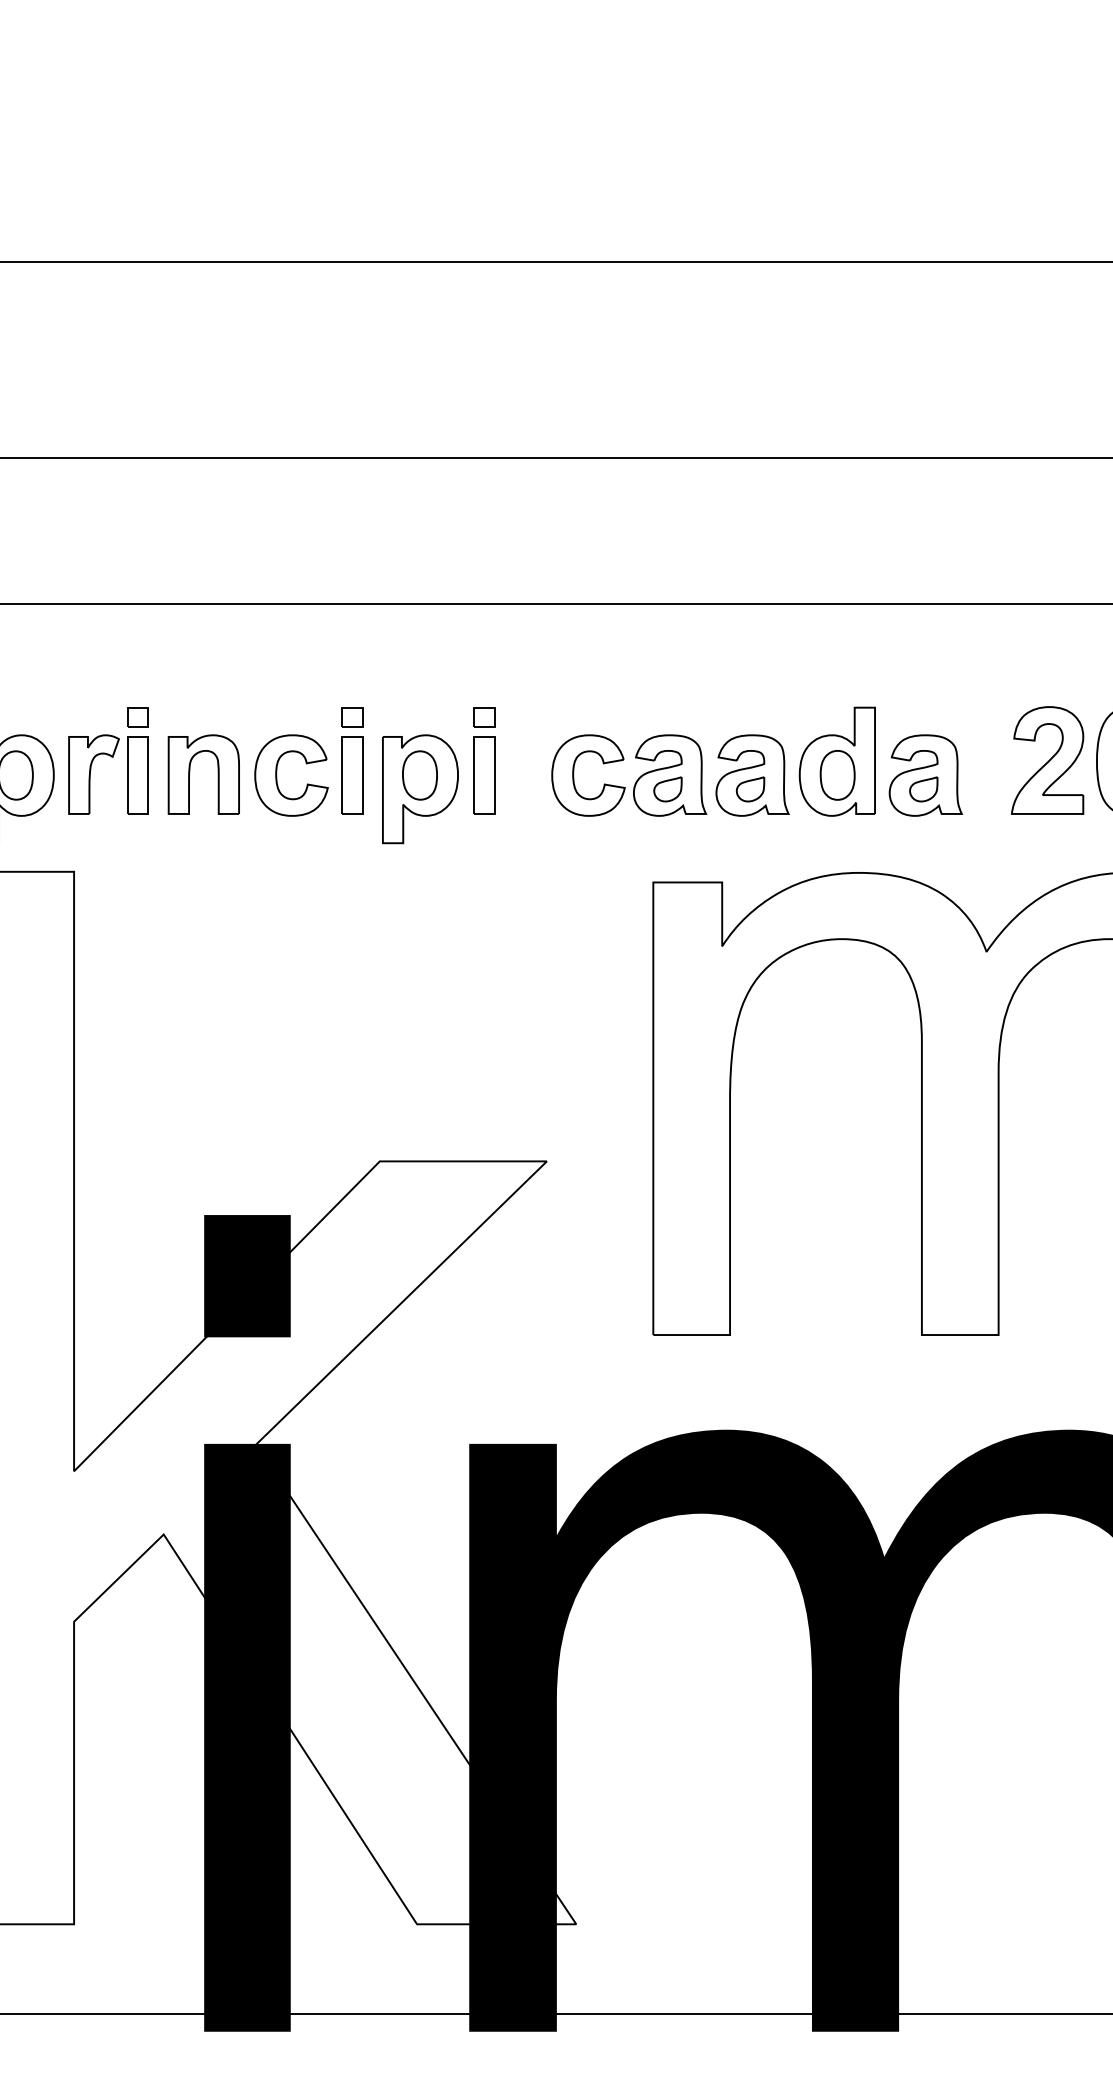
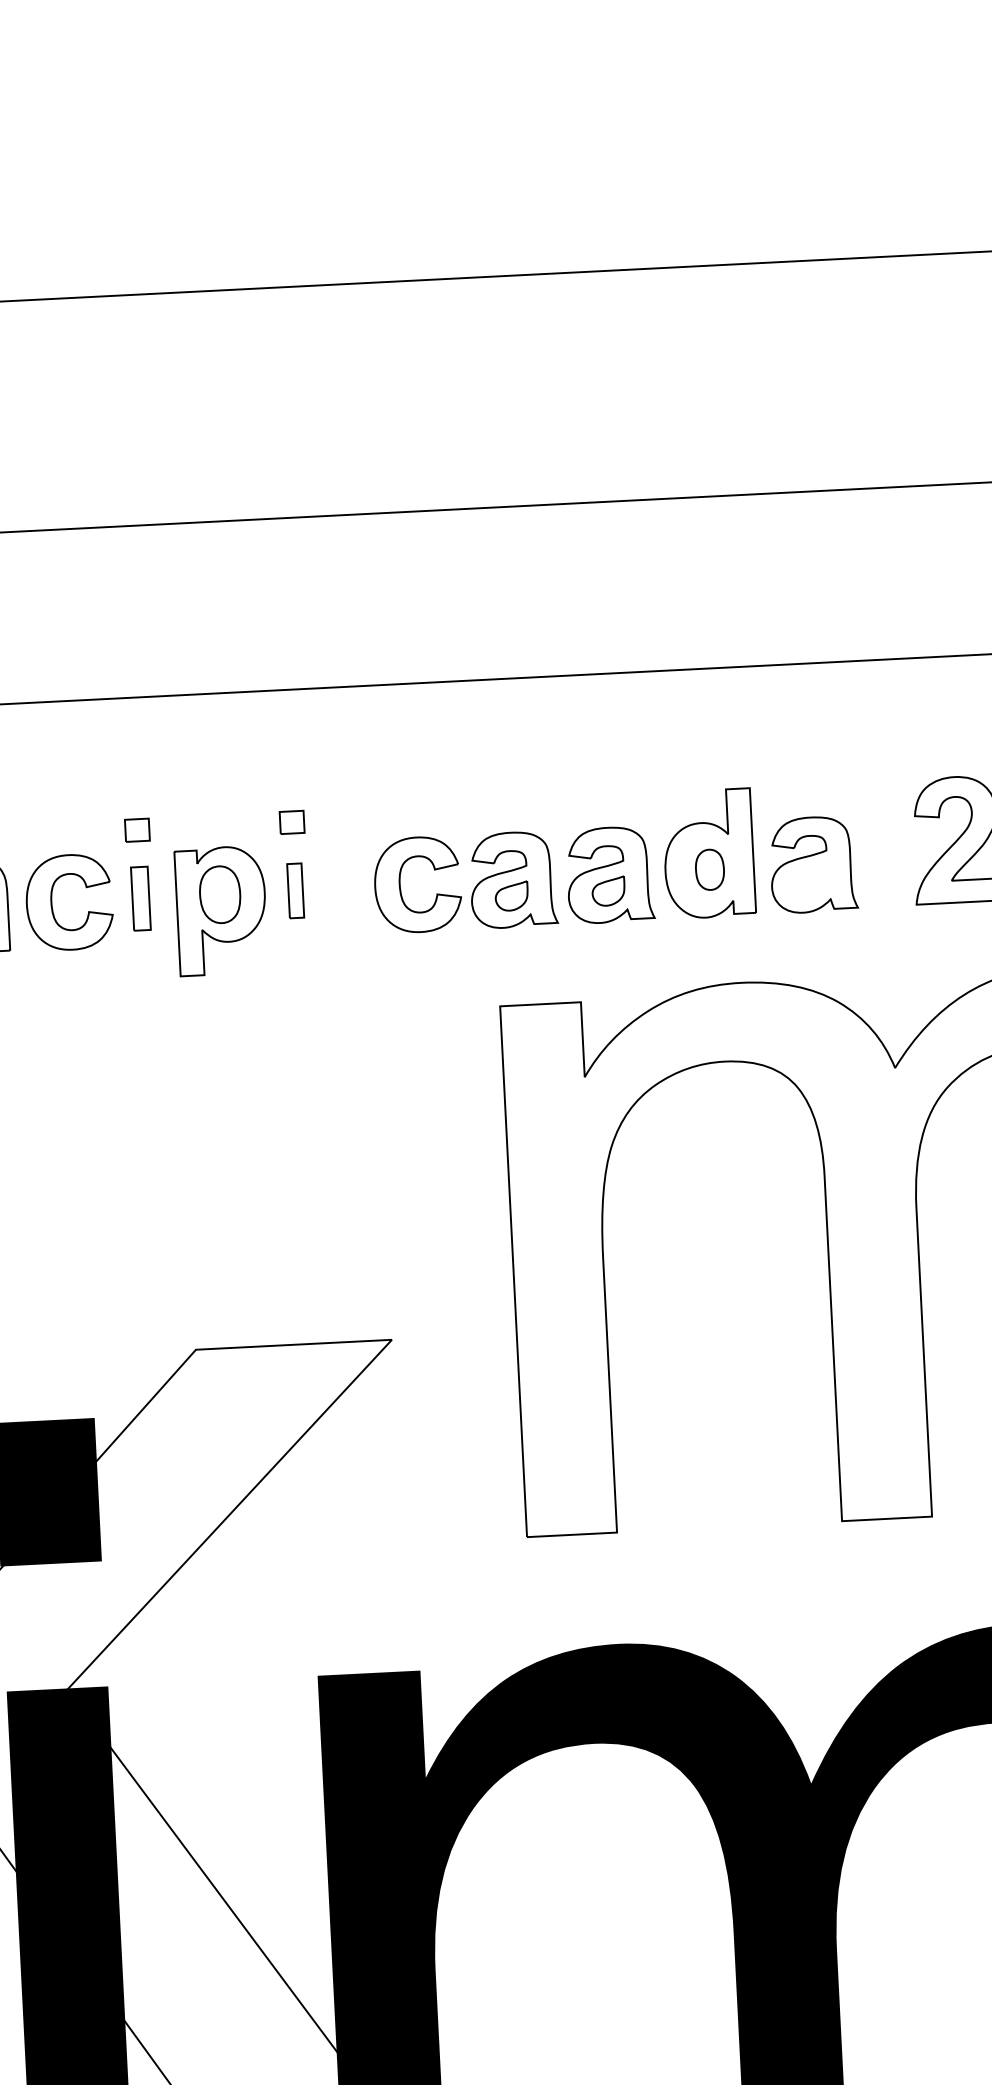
part: (352, 775) -> (140, 898), size x0.7
part: (484, 775) -> (295, 890), size x0.6
part: (837, 775) -> (709, 869), size x0.7
part: (923, 789) -> (811, 881), removed

